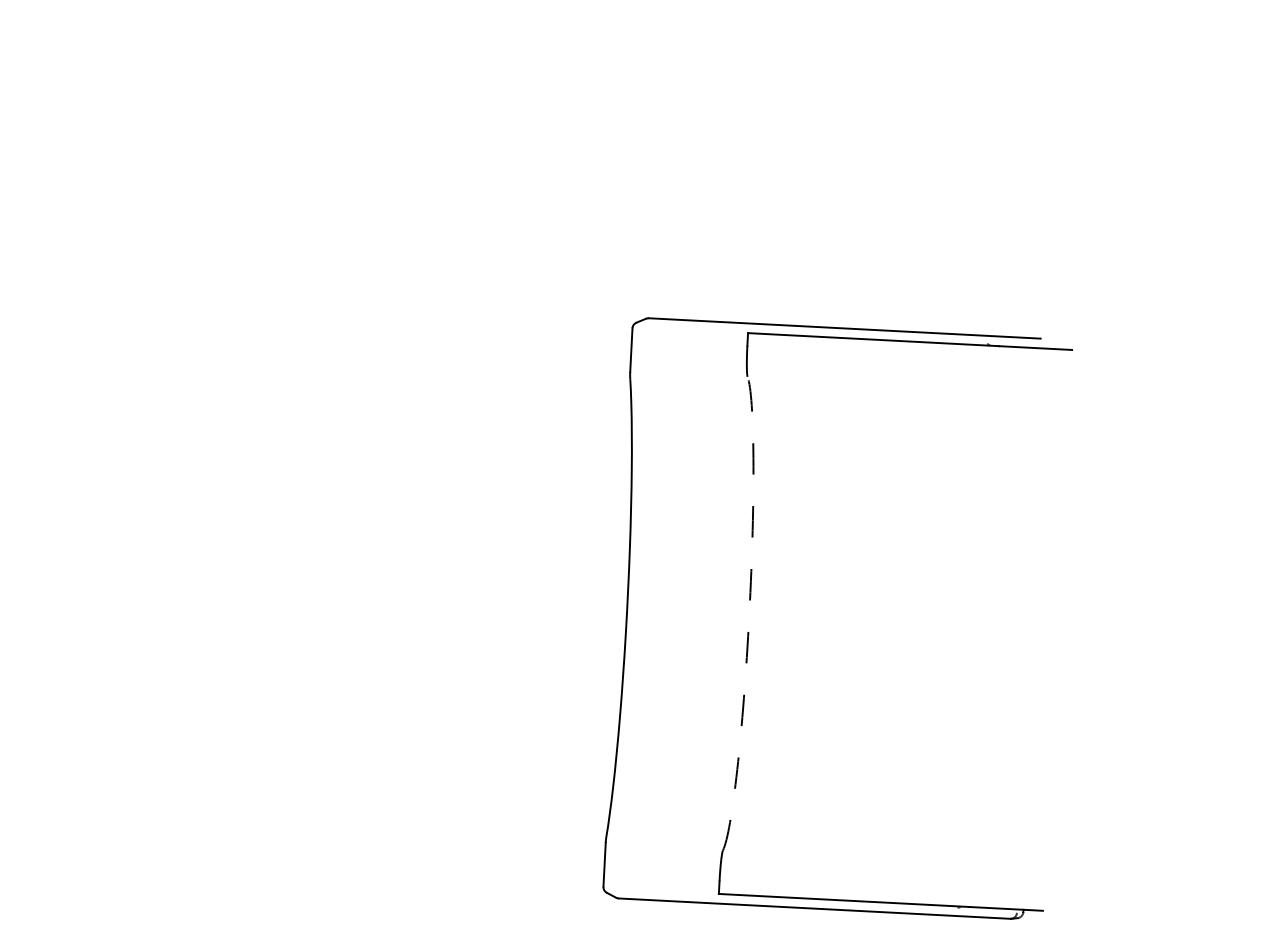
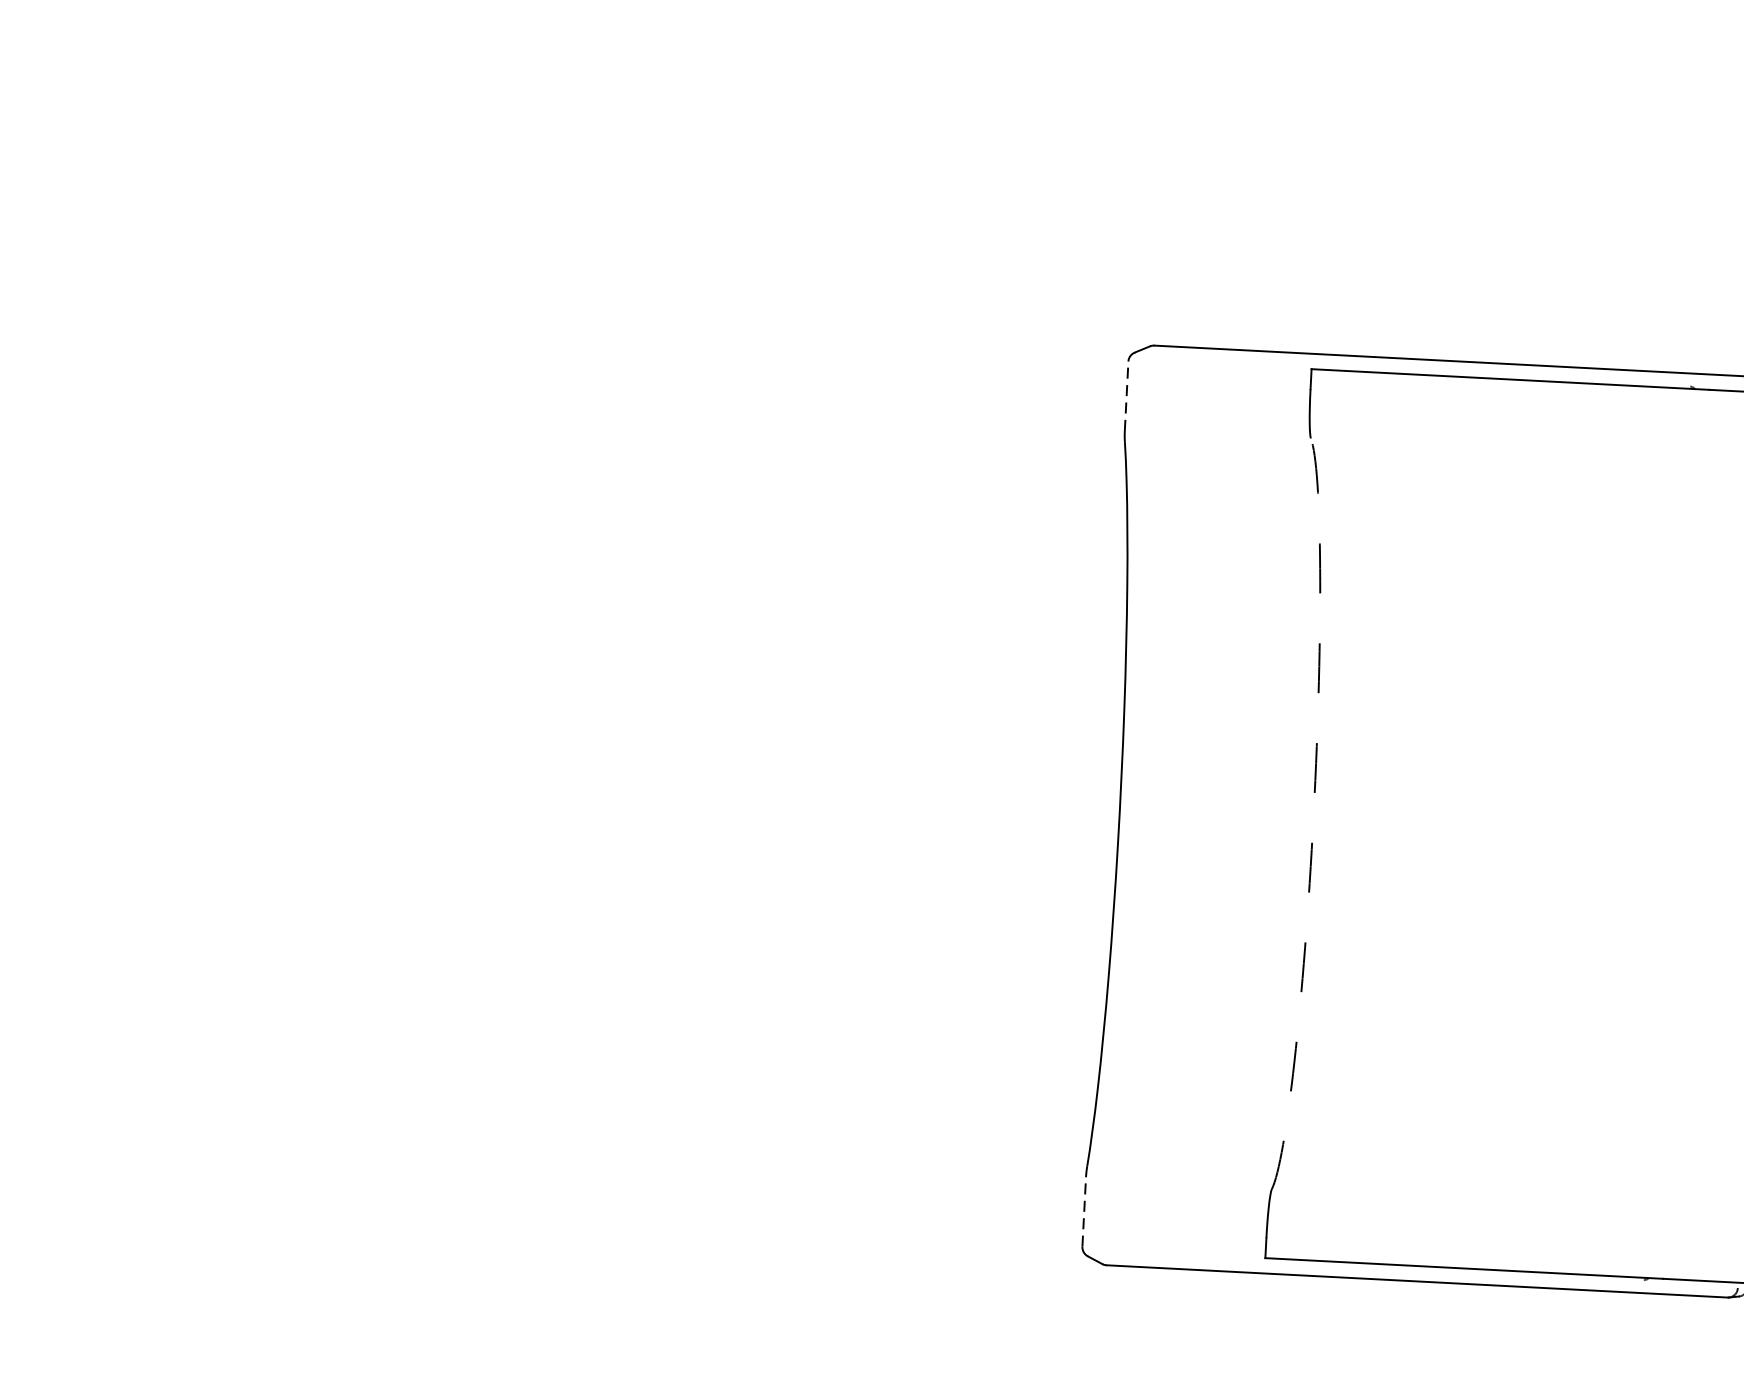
line: (631, 350) -> (1126, 396), solid -> dashed
line: (604, 864) -> (1084, 1211), solid -> dashed

